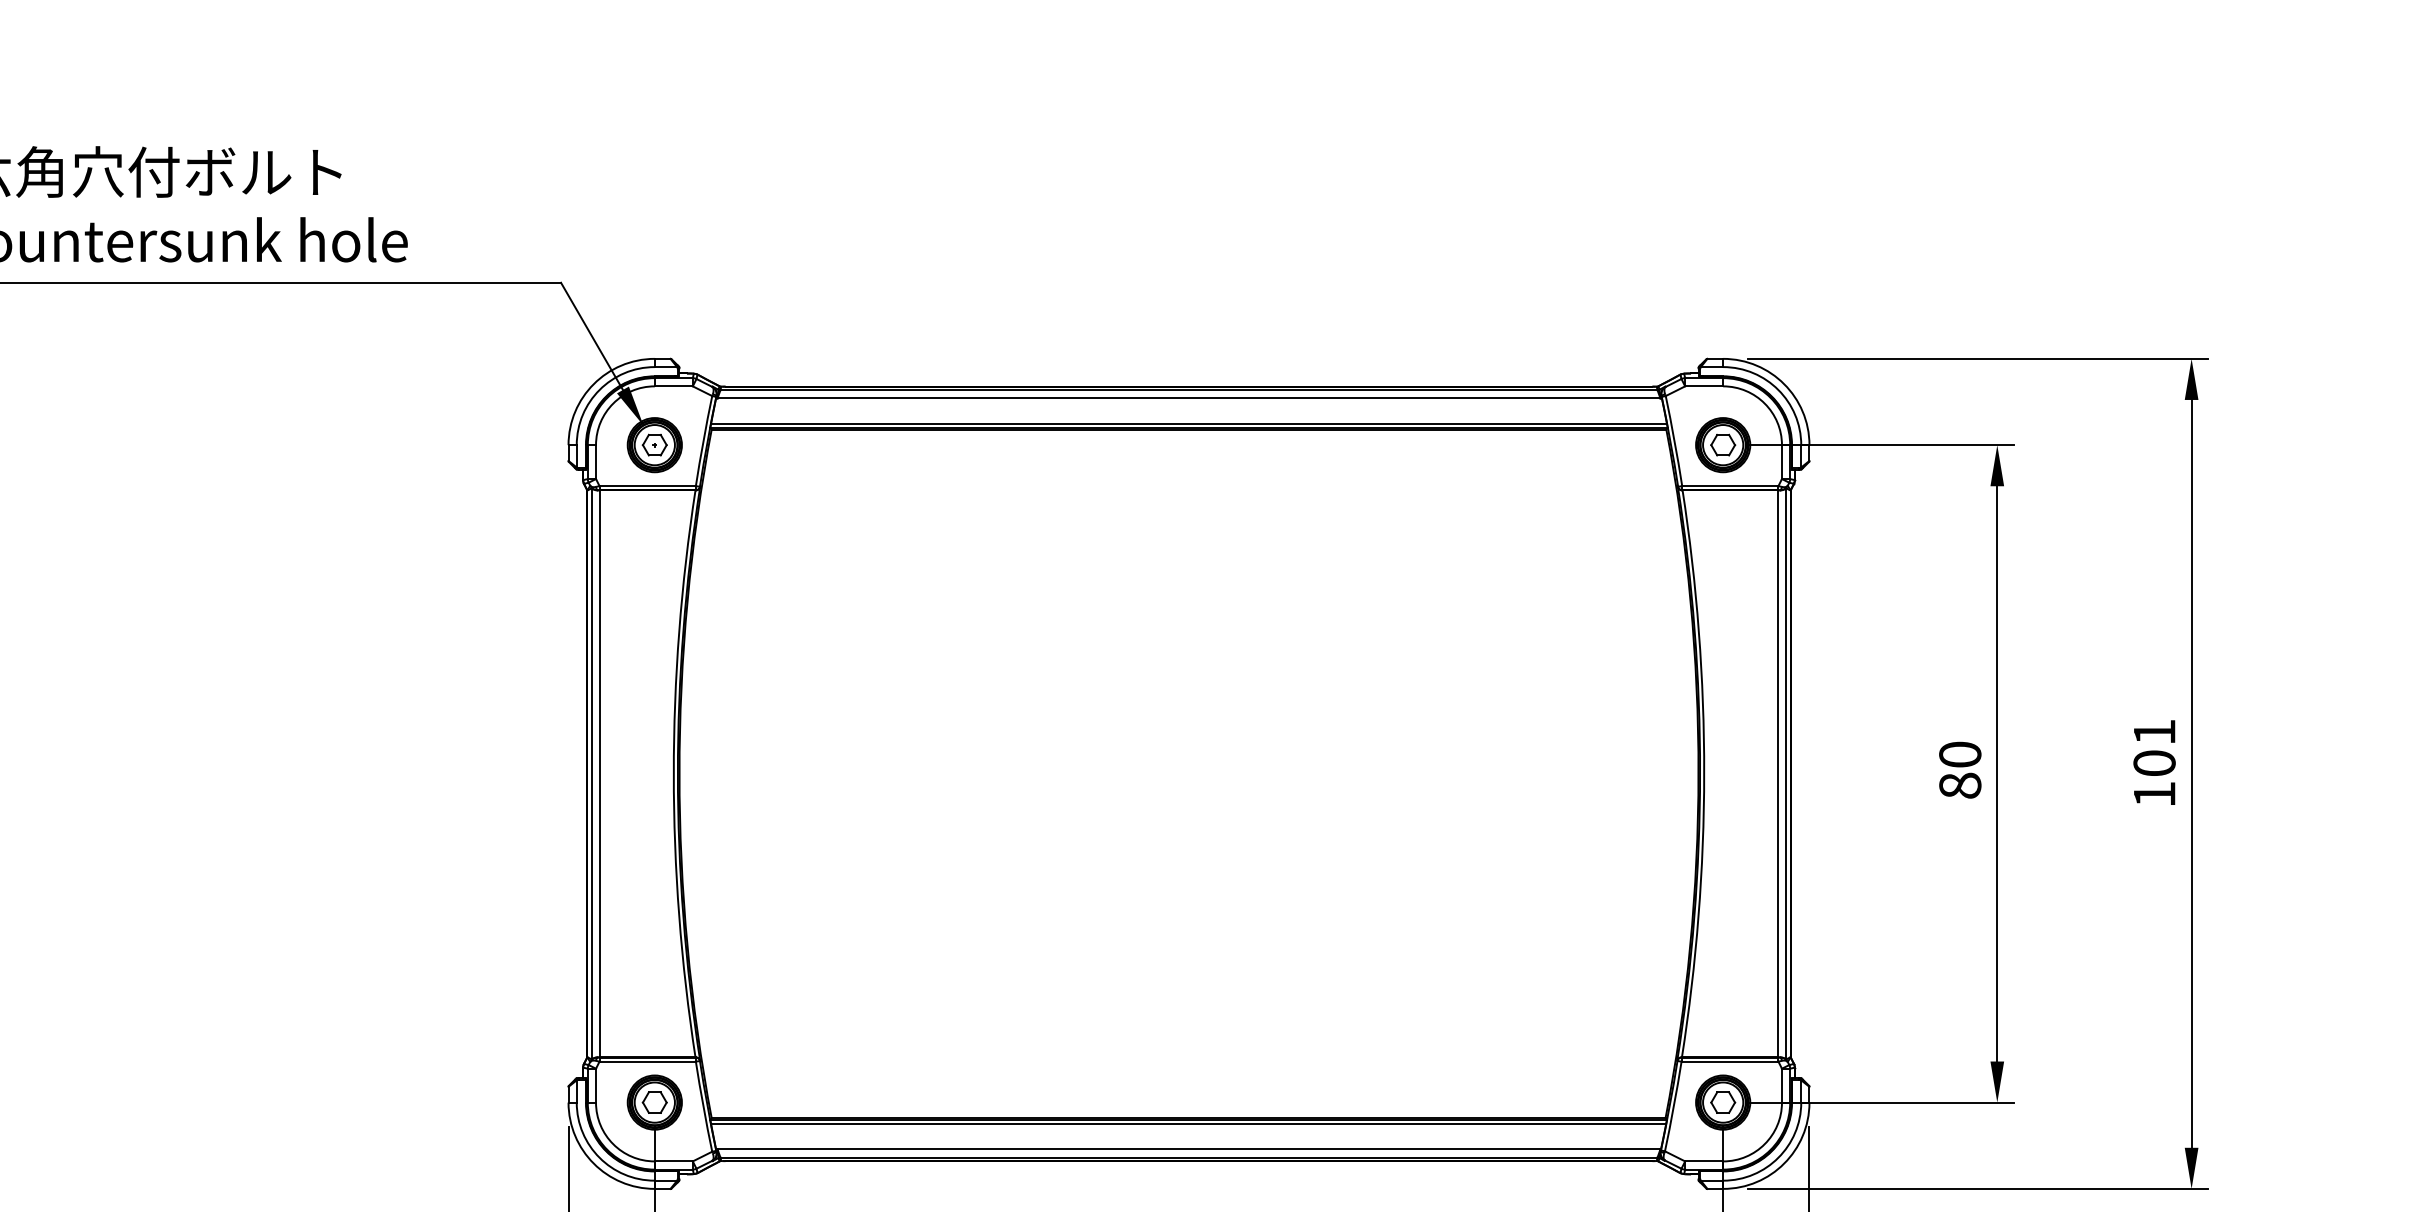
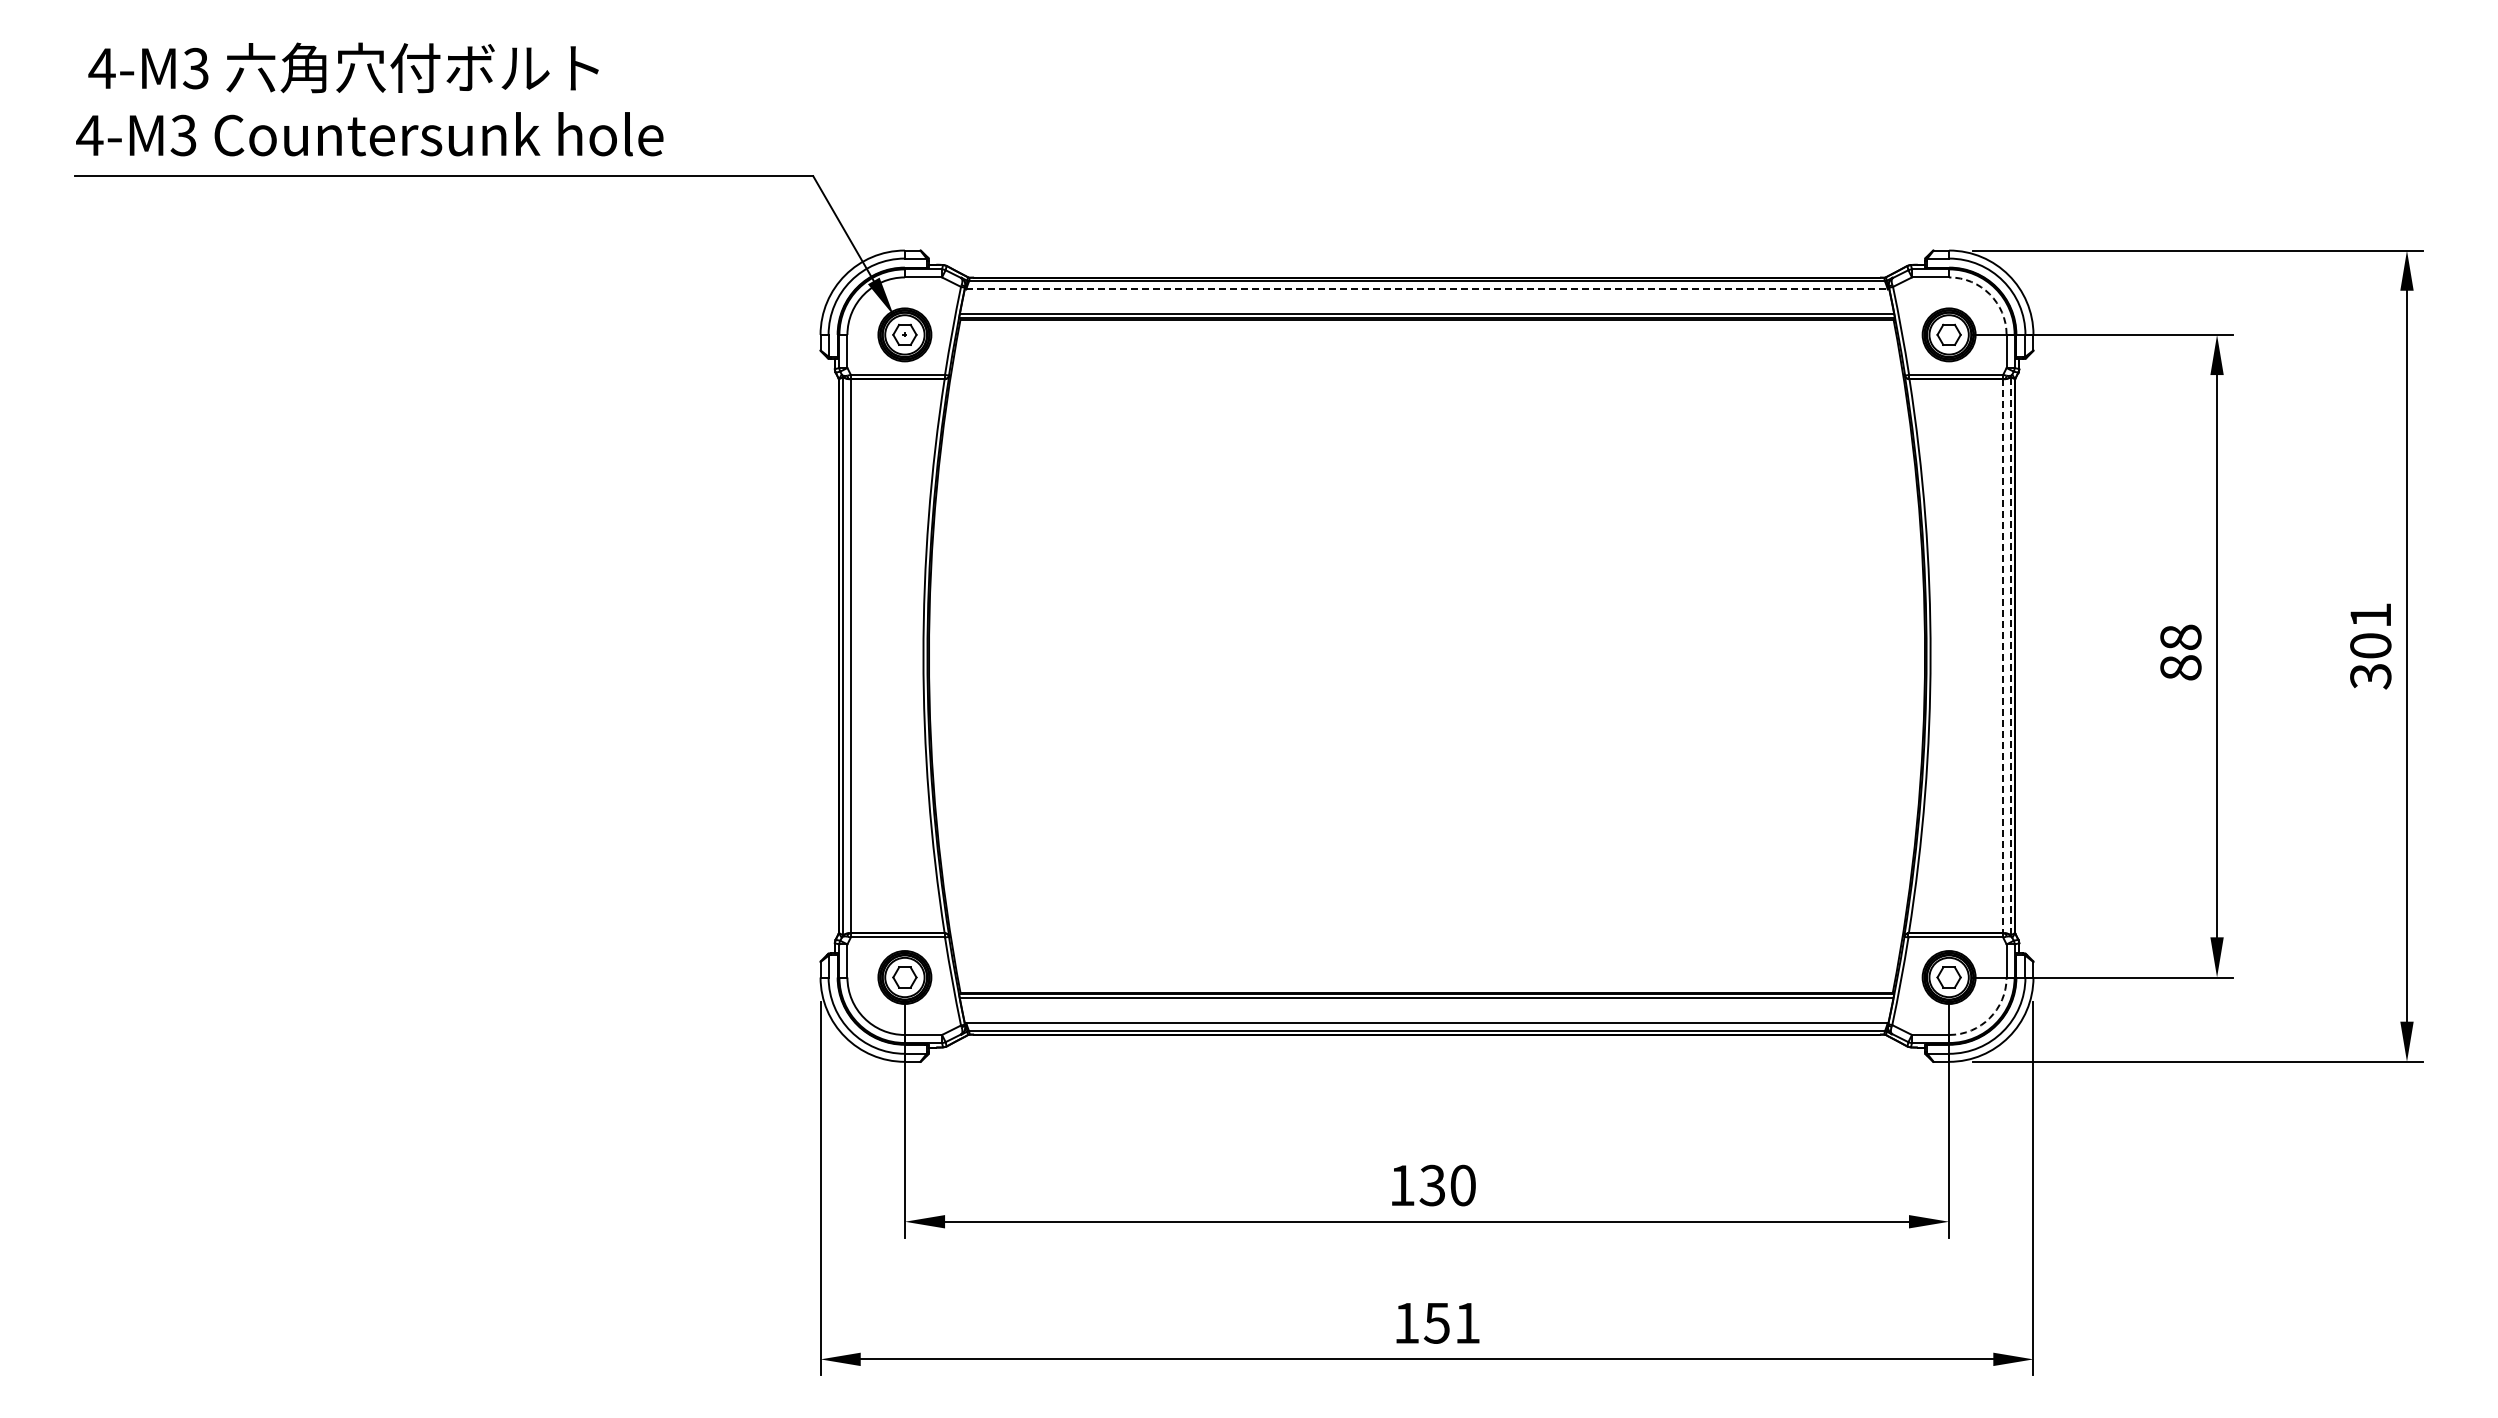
line: (1189, 398) -> (1427, 289), solid -> dashed
arc: (1764, 403) -> (1989, 294), solid -> dashed
text: (1959, 753) -> (2180, 636), 80 -> 88
line: (1785, 773) -> (2010, 655), solid -> dashed
line: (1777, 774) -> (2002, 656), solid -> dashed
text: (2154, 794) -> (2370, 676), 101 -> 301
arc: (1764, 1144) -> (1989, 1018), solid -> dashed

